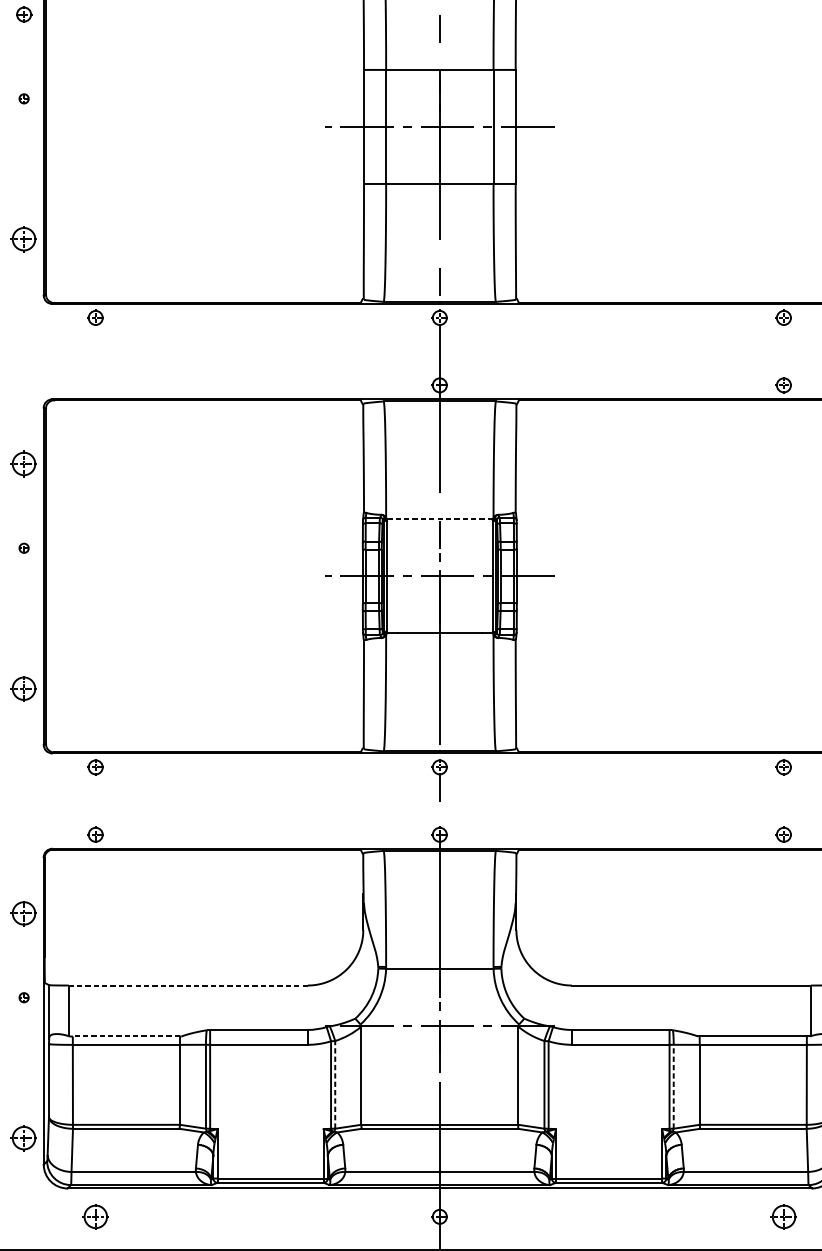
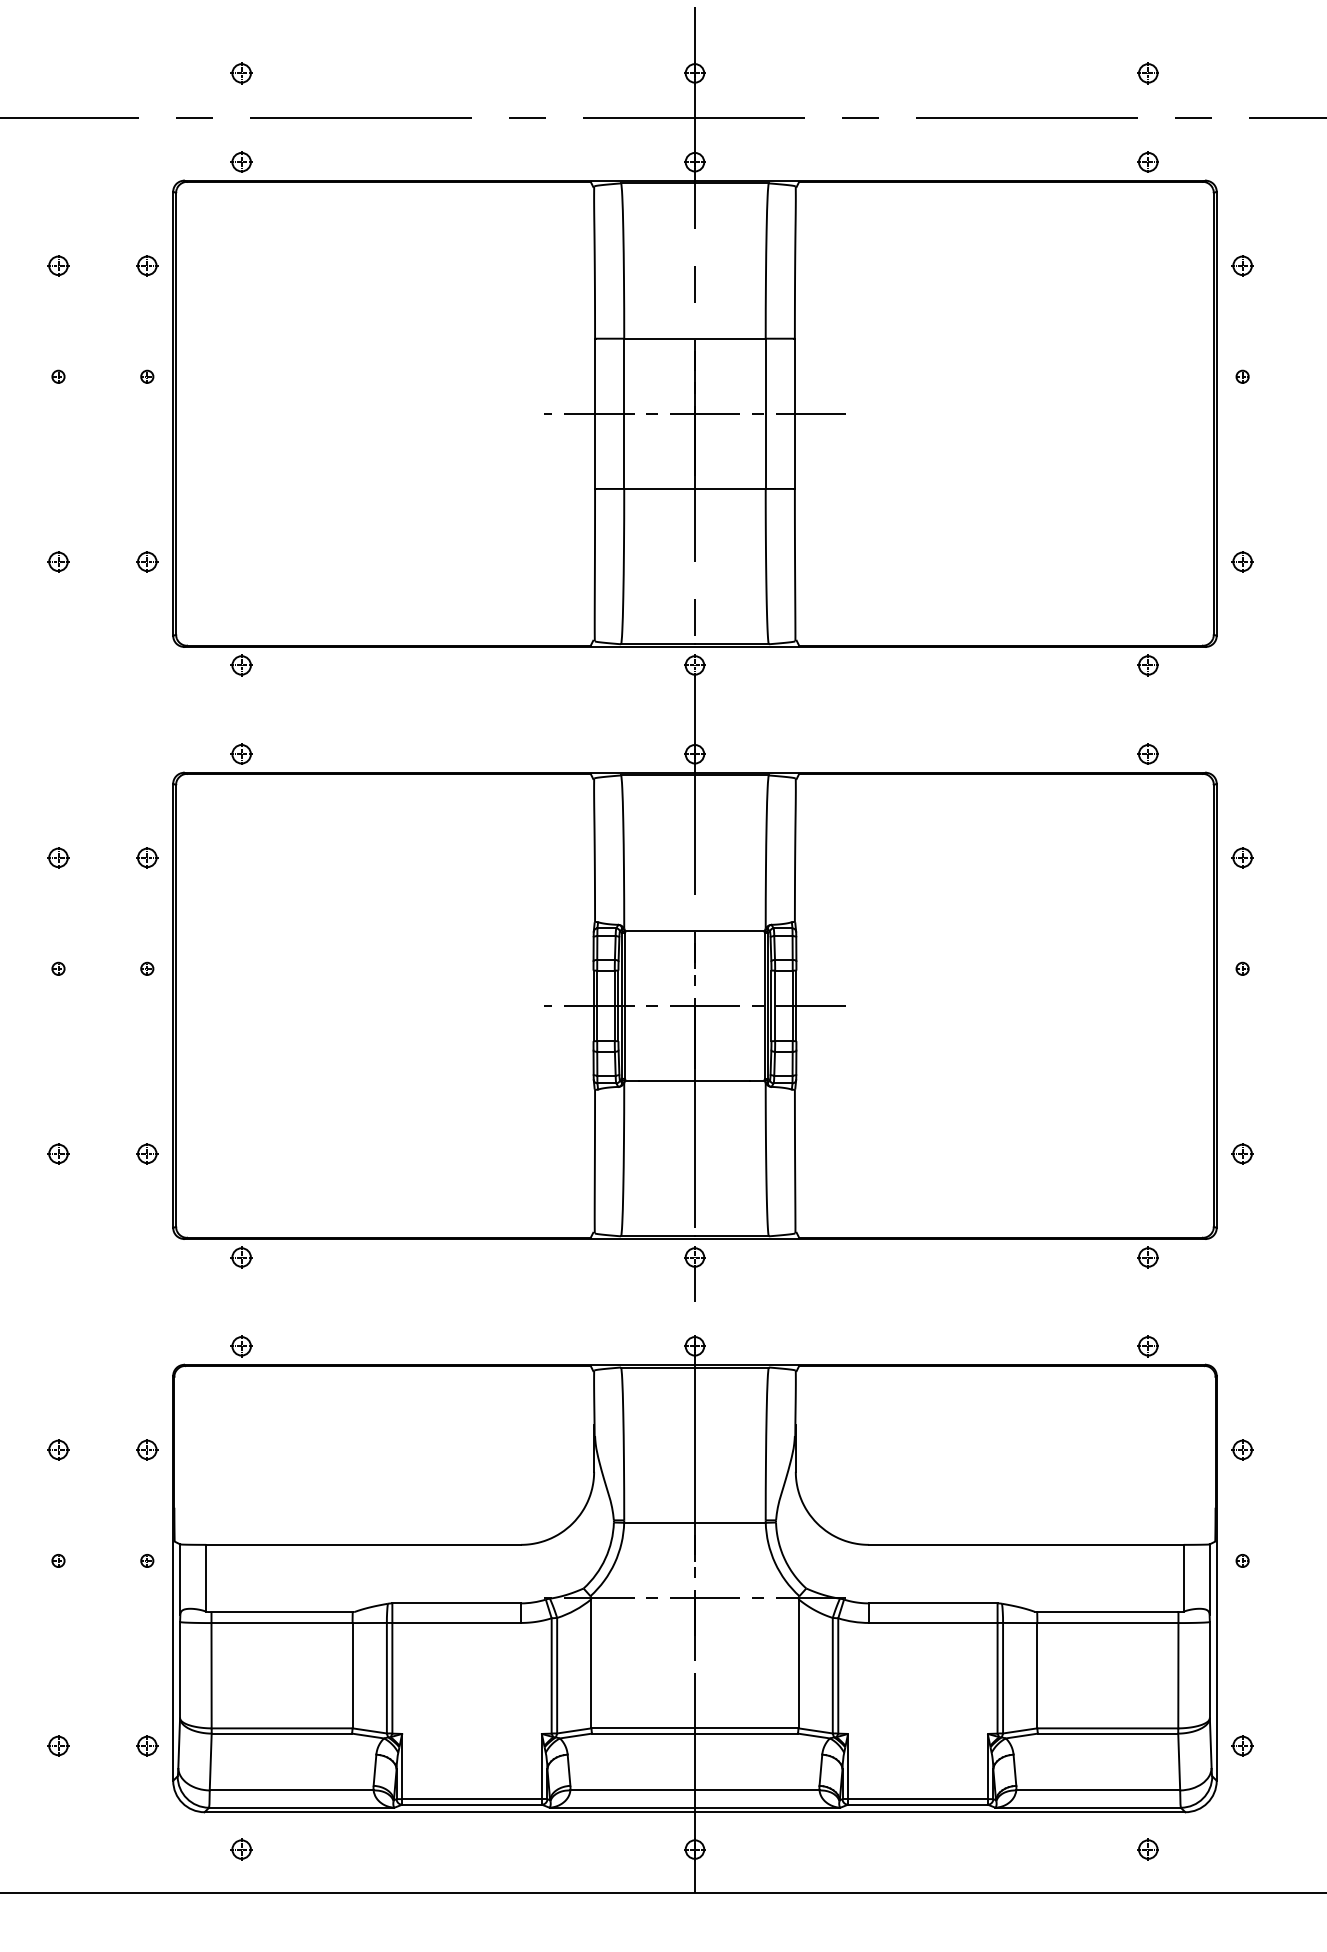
part: (24, 239) -> (147, 561), size x0.62
part: (95, 384) -> (241, 753), added
part: (24, 463) -> (147, 857), size x0.62
line: (439, 519) -> (694, 930), dashed -> solid
part: (24, 688) -> (147, 1153), size x0.62
part: (24, 913) -> (147, 1449), size x0.62
line: (188, 985) -> (363, 1544), dashed -> solid
line: (126, 1036) -> (282, 1612), dashed -> solid
line: (335, 1084) -> (557, 1675), dashed -> solid
line: (674, 1086) -> (1003, 1677), dashed -> solid
part: (24, 1137) -> (147, 1745), size x0.62
part: (95, 1216) -> (241, 1849), size x0.62
part: (783, 1216) -> (1147, 1849), size x0.62

